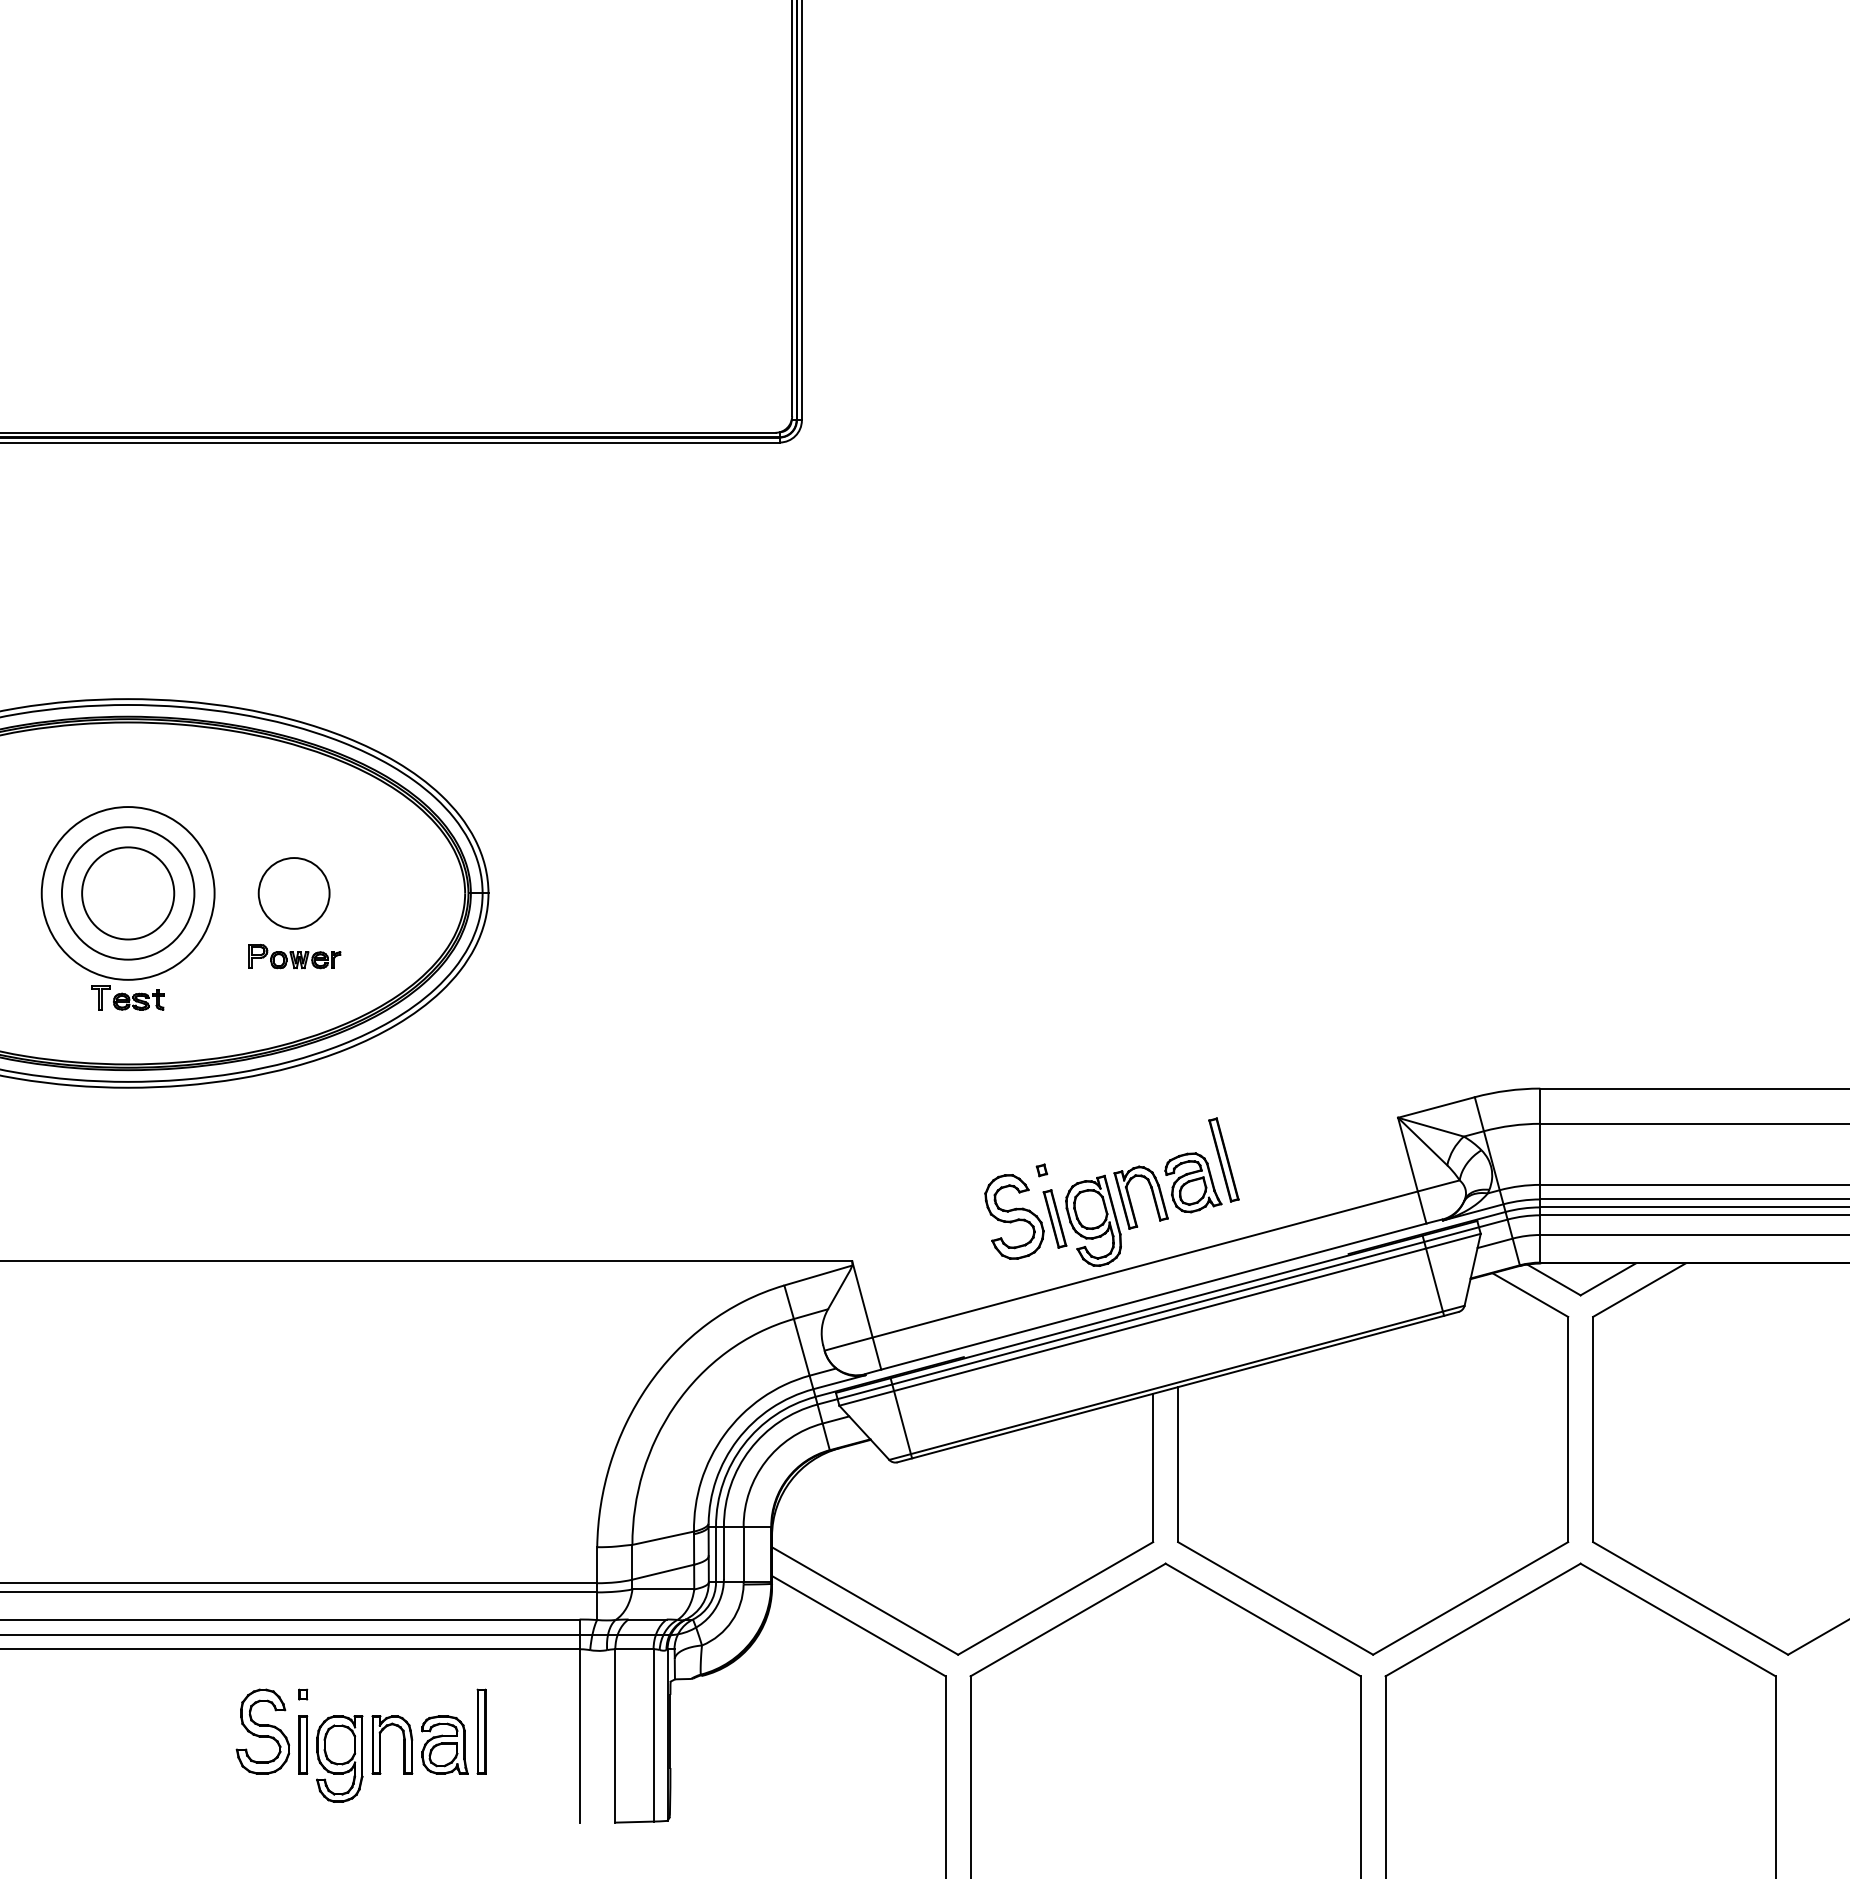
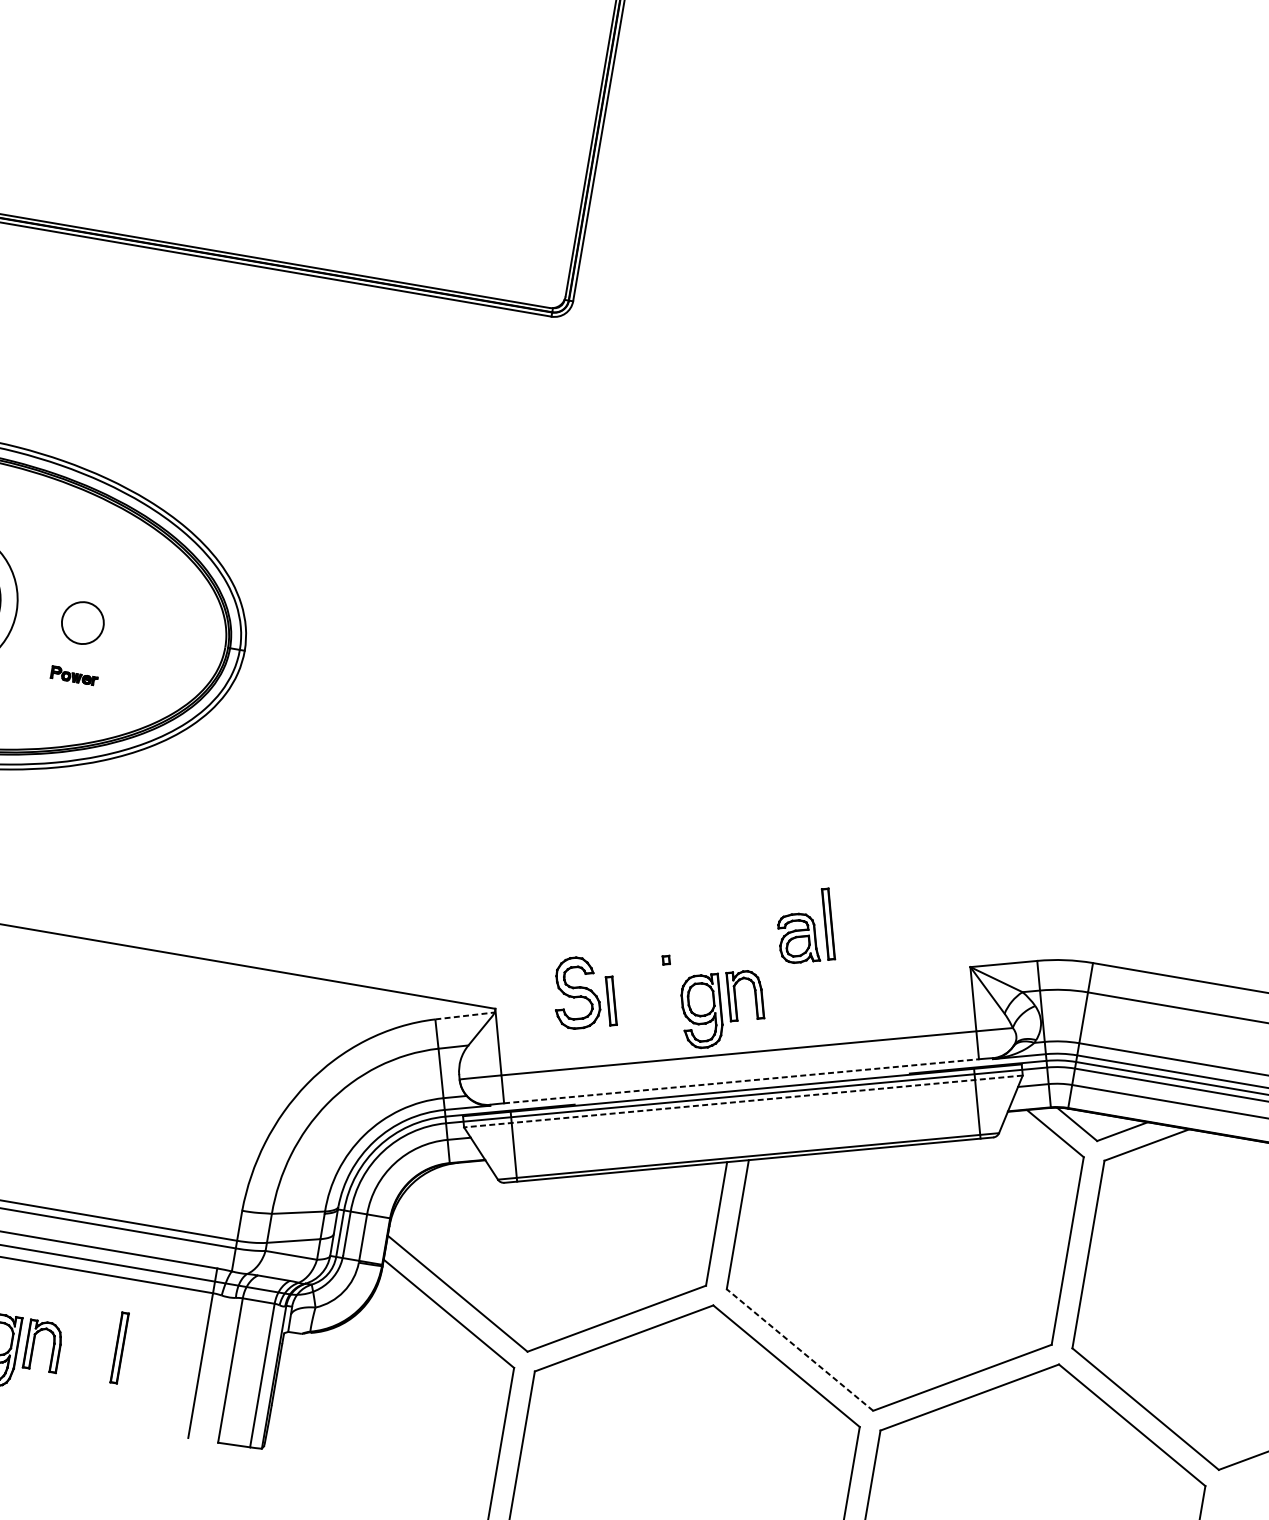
circle: (293, 893) -> (82, 623), size x0.7
part: (294, 956) -> (74, 675), size x0.6
part: (1201, 1165) -> (809, 925), moved
part: (1025, 1216) -> (587, 994), moved
line: (818, 1275) -> (465, 1015), solid -> dashed
line: (1154, 1296) -> (742, 1081), solid -> dashed
line: (1160, 1319) -> (743, 1101), solid -> dashed
line: (1275, 1598) -> (799, 1350), solid -> dashed
part: (444, 1744) -> (86, 1353), removed

